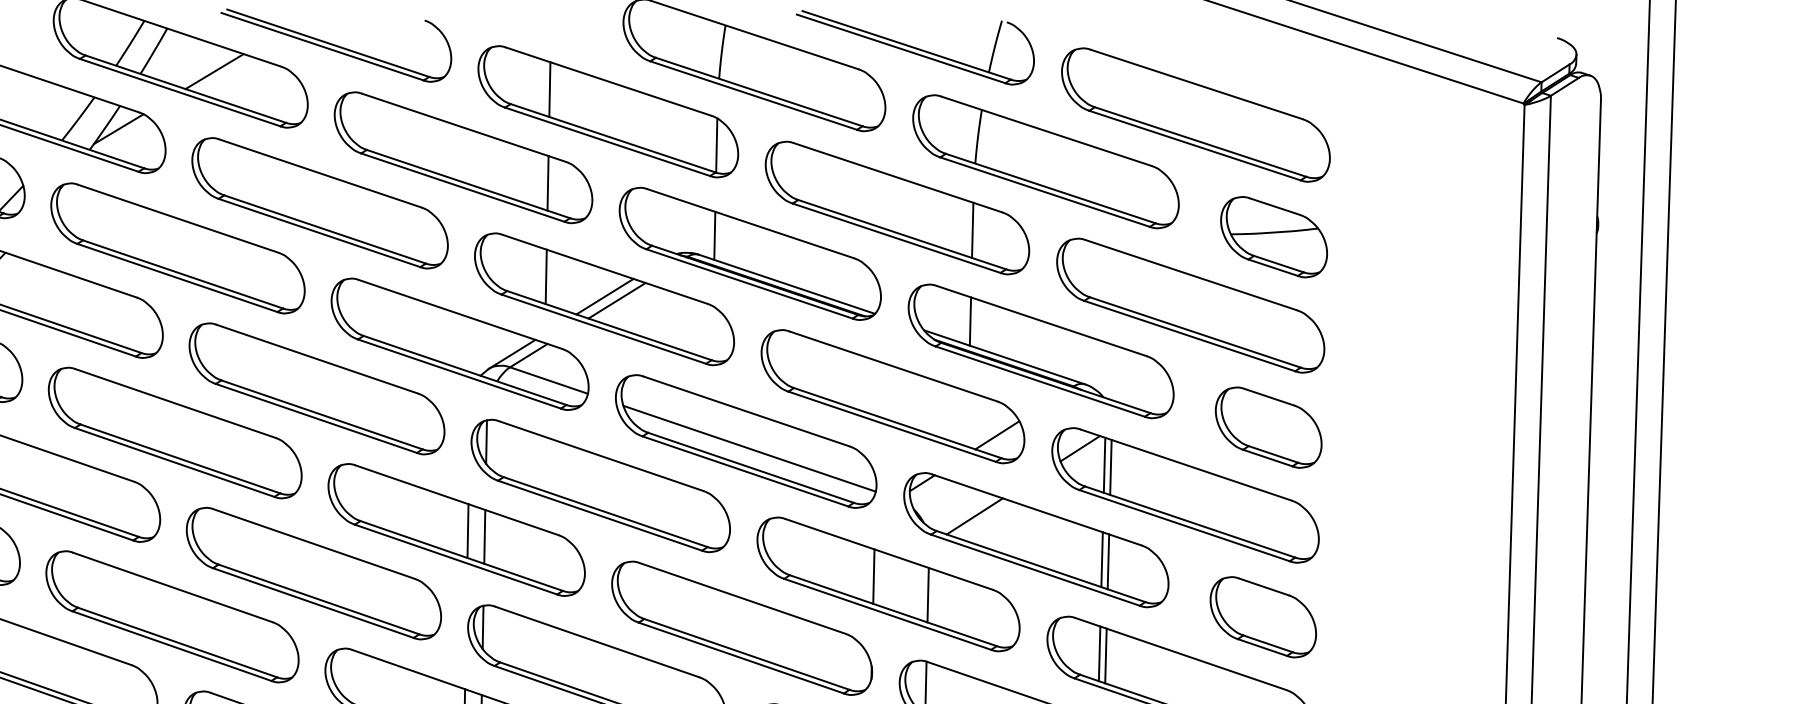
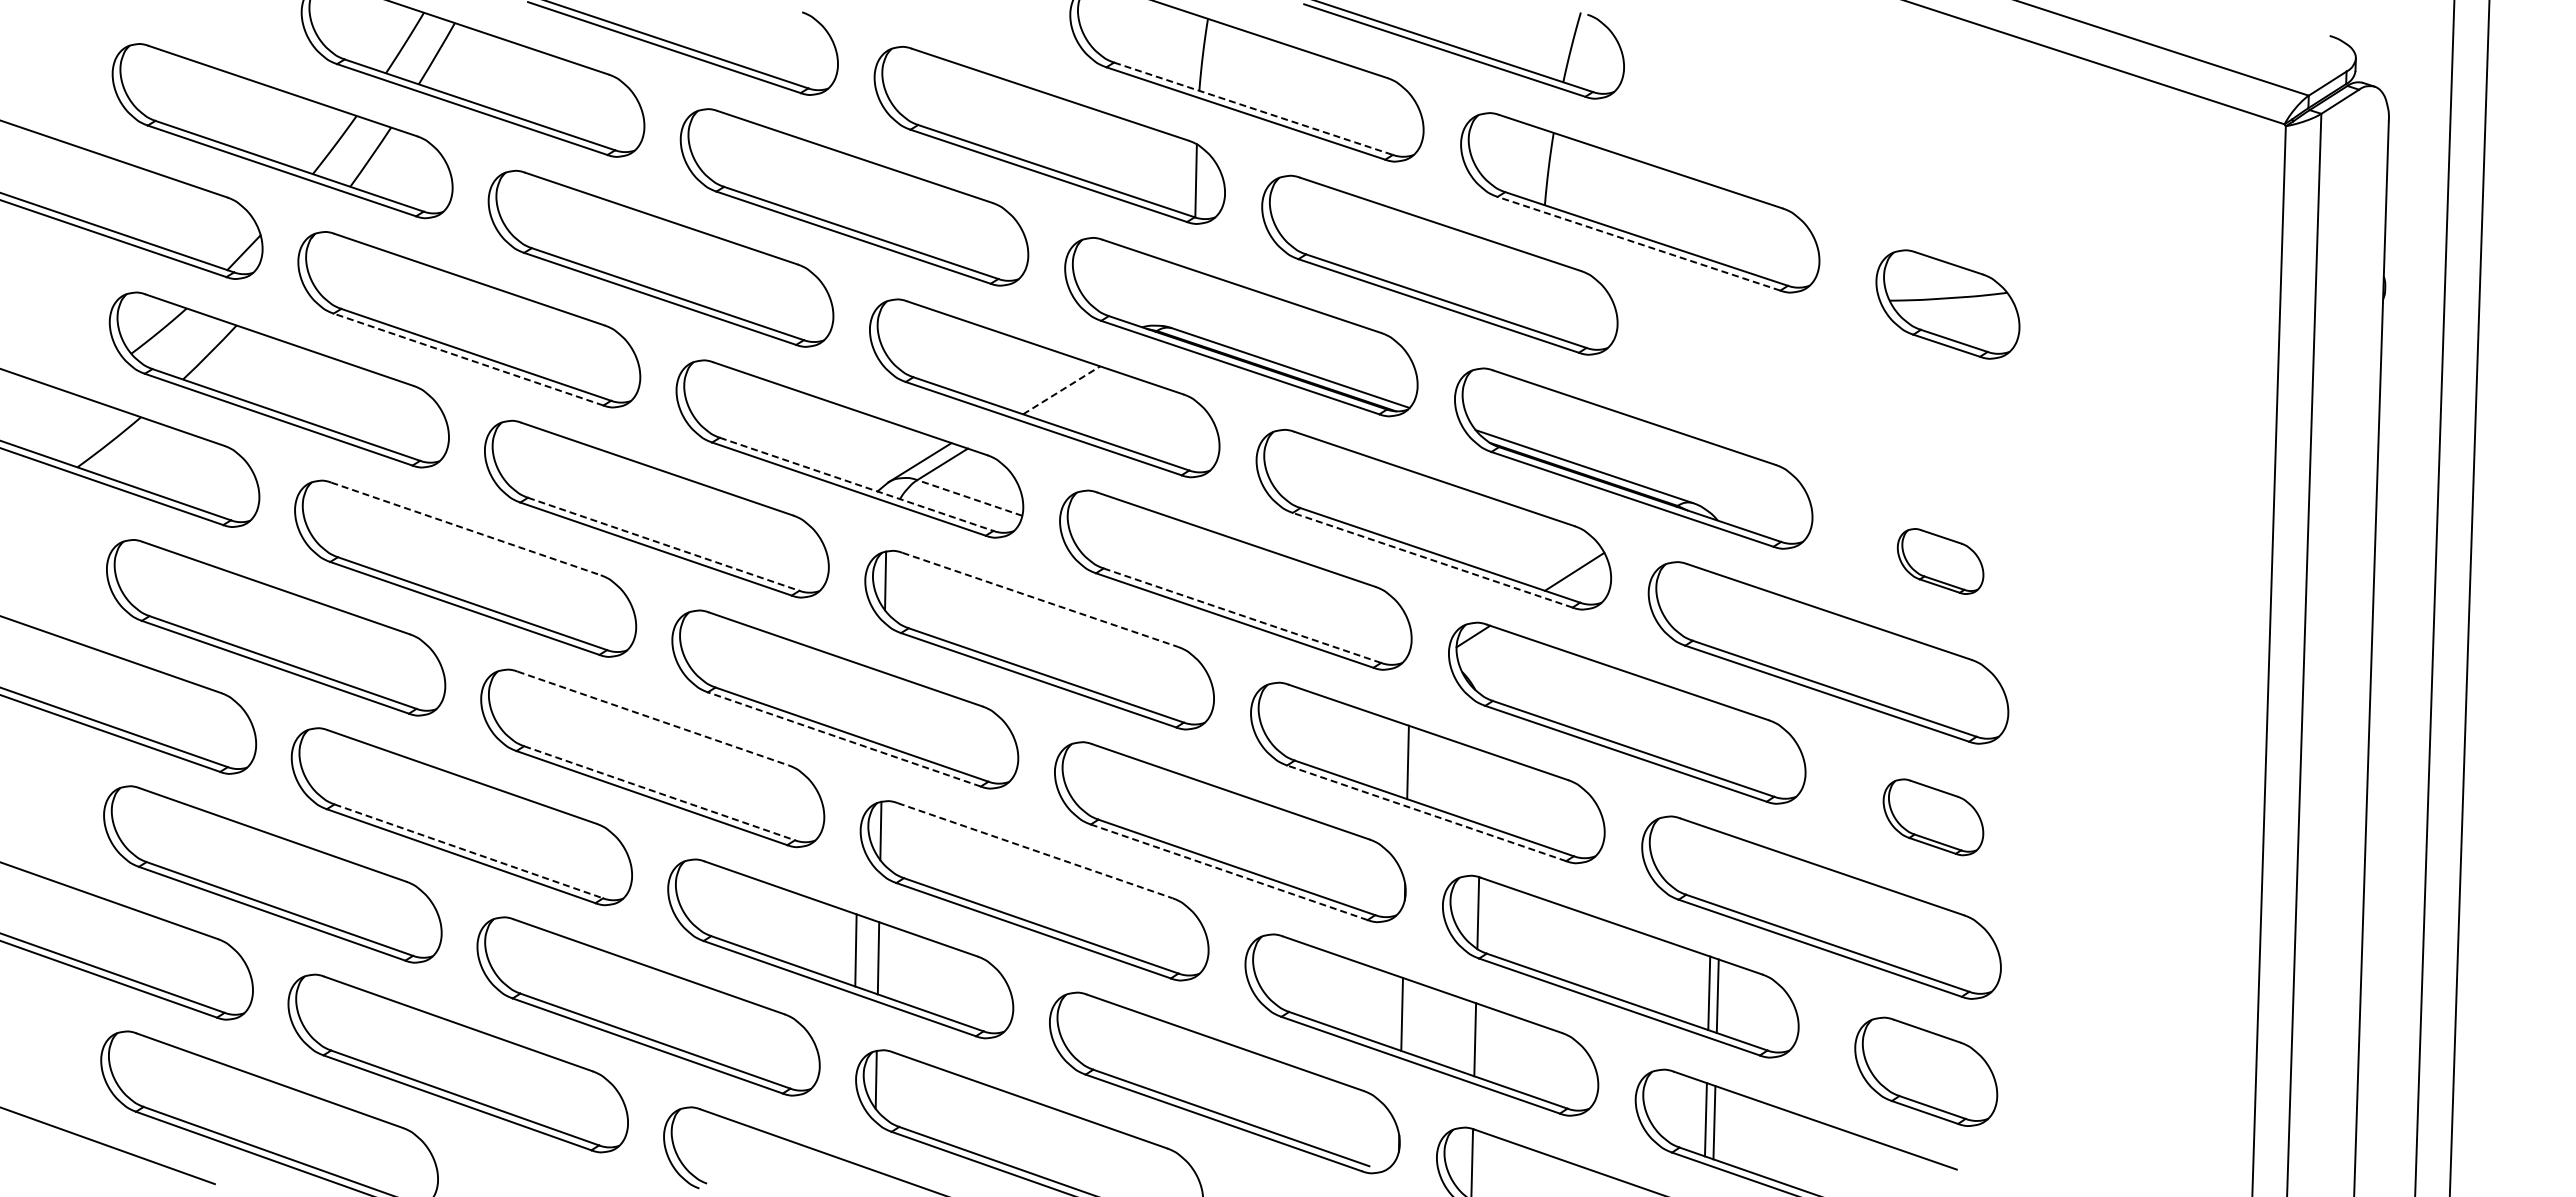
line: (214, 71) -> (518, 80), removed
line: (549, 89) -> (970, 105), removed
line: (759, 91) -> (1253, 108), solid -> dashed
part: (1195, 114) -> (1842, 139), removed
line: (118, 128) -> (388, 158), removed
line: (548, 183) -> (968, 231), removed
line: (1045, 191) -> (1639, 243), solid -> dashed
line: (972, 230) -> (1541, 295), removed
line: (714, 235) -> (1193, 302), removed
line: (545, 276) -> (965, 357), removed
line: (177, 277) -> (468, 359), solid -> dashed
line: (604, 296) -> (1044, 384), removed
line: (617, 300) -> (1062, 390), solid -> dashed
part: (1190, 305) -> (1835, 396), removed
line: (970, 320) -> (1538, 417), removed
line: (465, 370) -> (856, 484), solid -> dashed
line: (548, 380) -> (969, 497), solid -> dashed
line: (175, 403) -> (466, 529), solid -> dashed
line: (322, 415) -> (664, 544), solid -> dashed
line: (891, 426) -> (1432, 560), solid -> dashed
part: (1268, 427) -> (1940, 561), size x0.6
line: (749, 448) -> (1240, 589), removed
line: (1080, 448) -> (1686, 589), removed
line: (601, 455) -> (1040, 599), solid -> dashed
line: (1104, 465) -> (1719, 612), removed
line: (751, 467) -> (1242, 615), solid -> dashed
line: (1110, 467) -> (1727, 615), removed
line: (975, 515) -> (1544, 680), removed
line: (467, 530) -> (860, 700), removed
line: (484, 536) -> (882, 708), removed
line: (314, 544) -> (653, 718), solid -> dashed
line: (455, 559) -> (843, 739), solid -> dashed
line: (1101, 559) -> (1715, 739), removed
line: (1108, 561) -> (1724, 742), removed
line: (928, 595) -> (1481, 787), removed
line: (319, 599) -> (660, 793), solid -> dashed
line: (887, 614) -> (1426, 813), solid -> dashed
part: (1263, 617) -> (1933, 817), size x0.7
line: (597, 641) -> (1035, 850), solid -> dashed
line: (178, 642) -> (469, 851), solid -> dashed
line: (1099, 653) -> (1712, 866), removed
line: (1106, 655) -> (1721, 869), removed
line: (740, 658) -> (1228, 872), solid -> dashed

